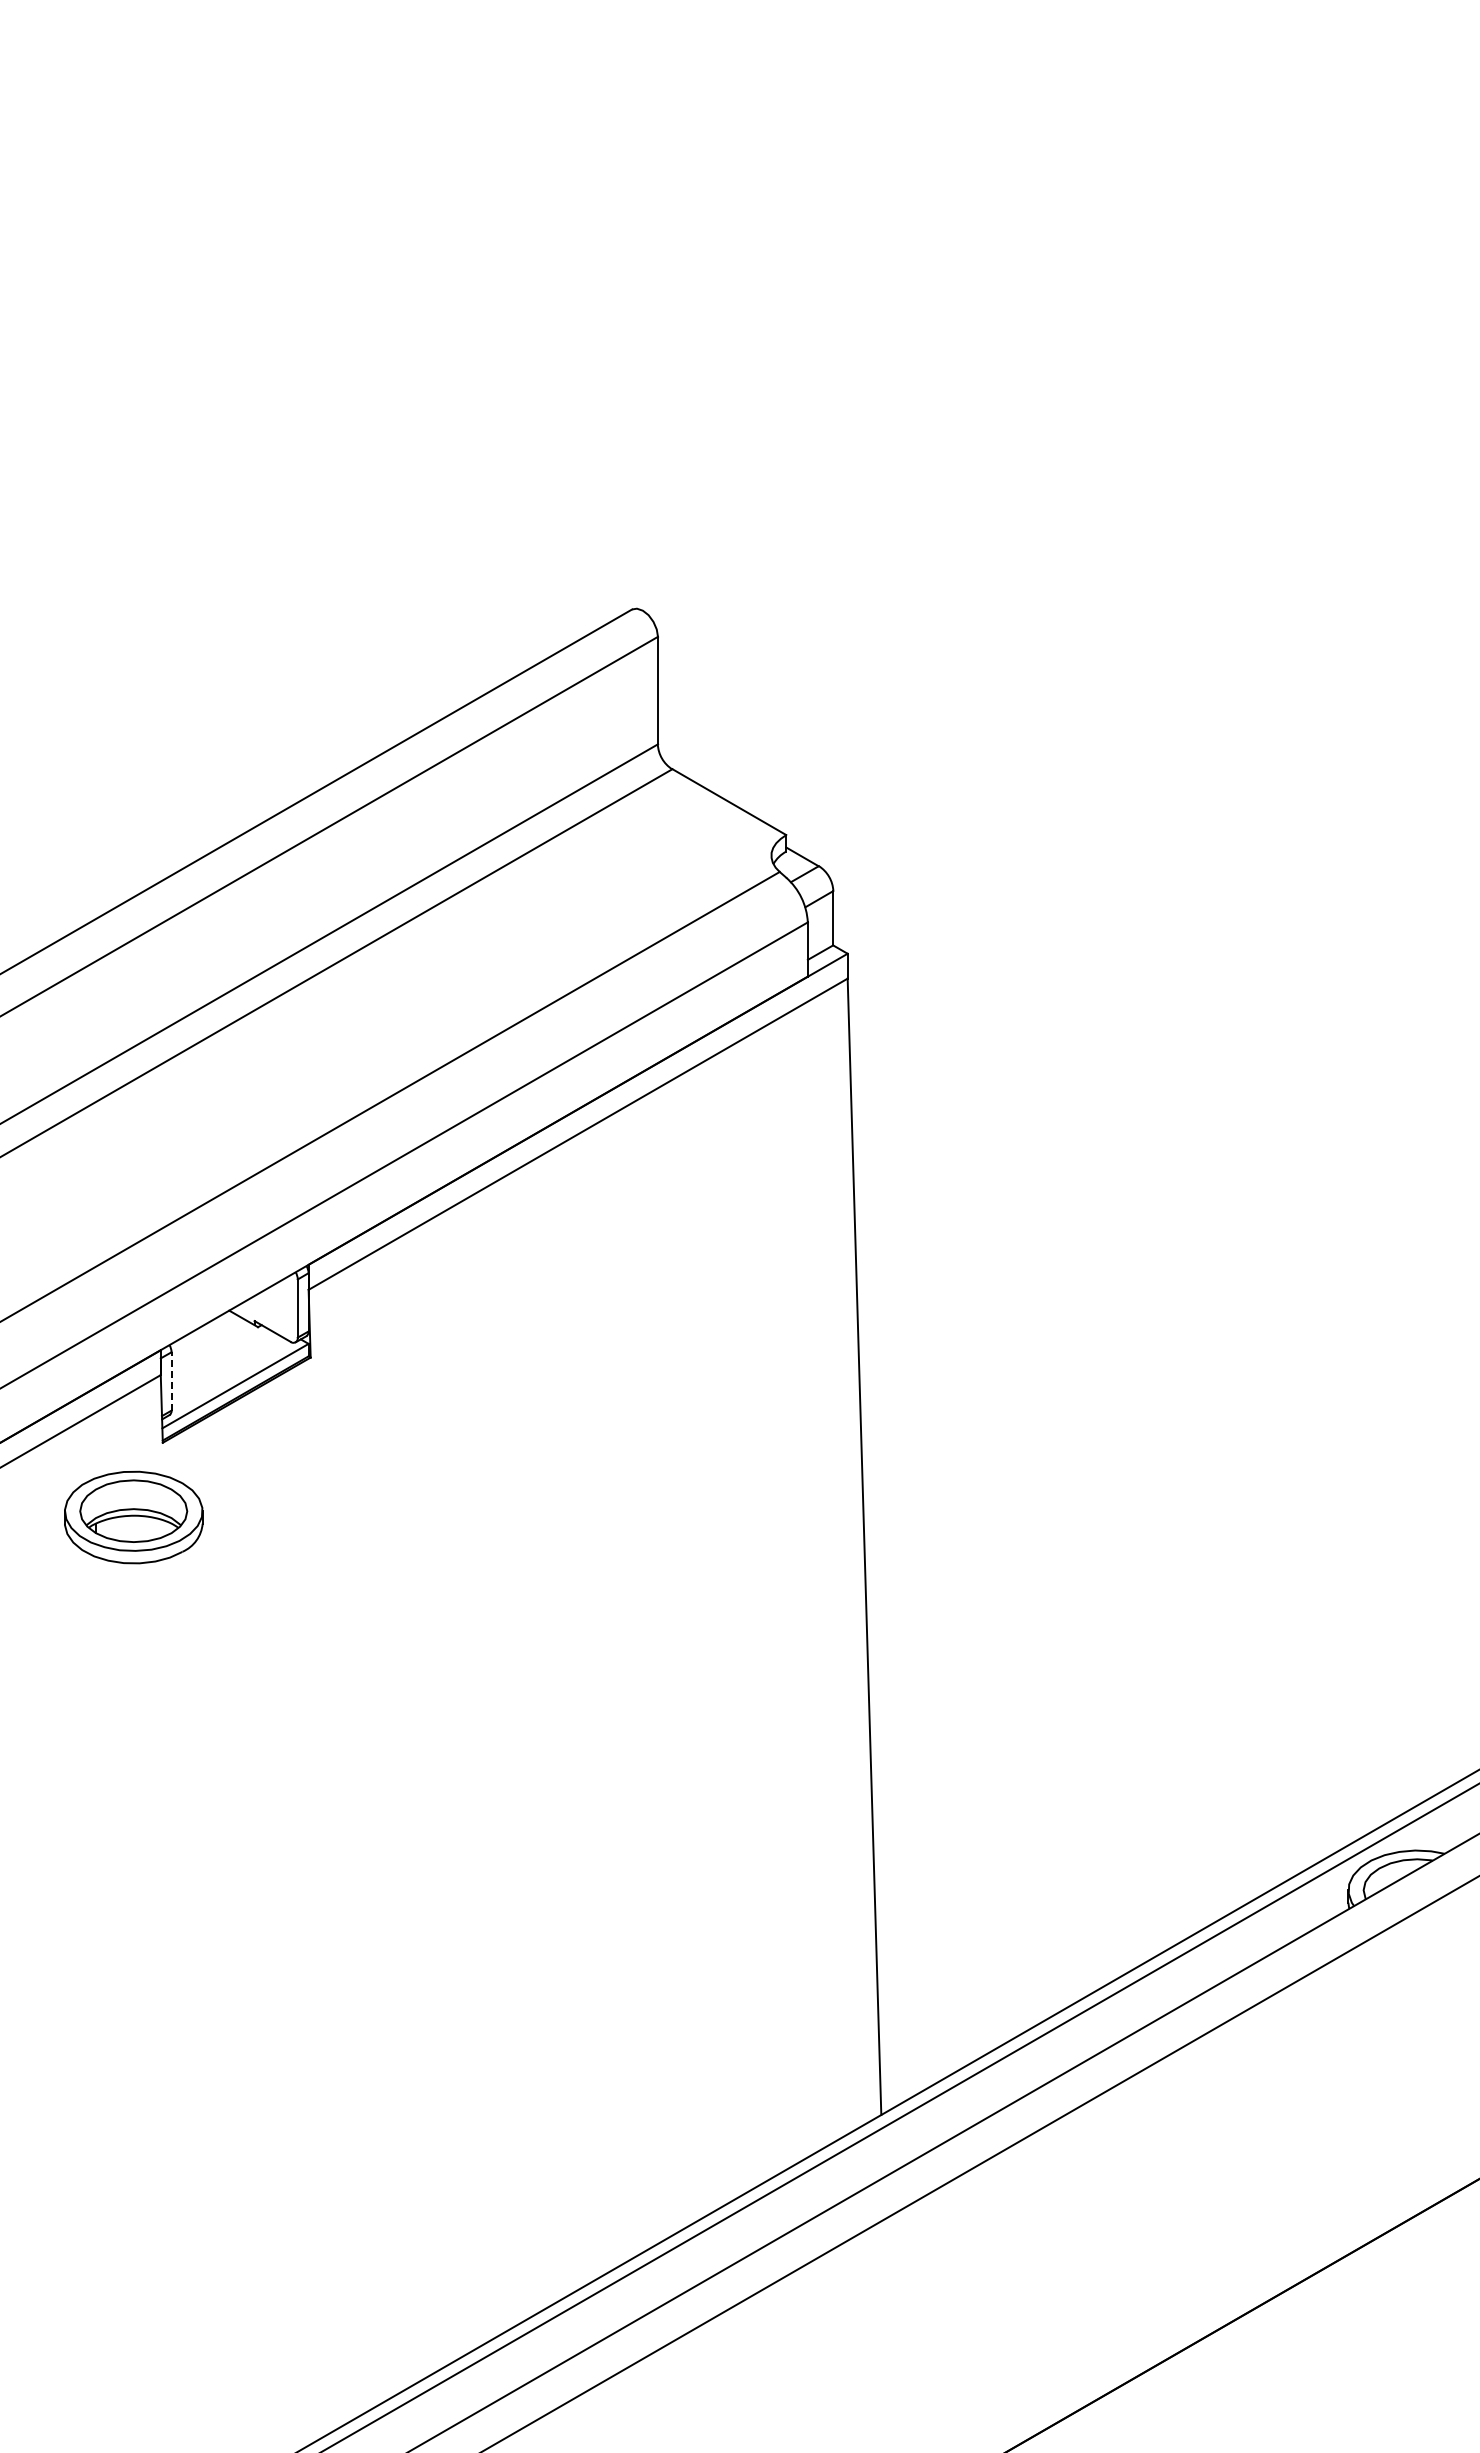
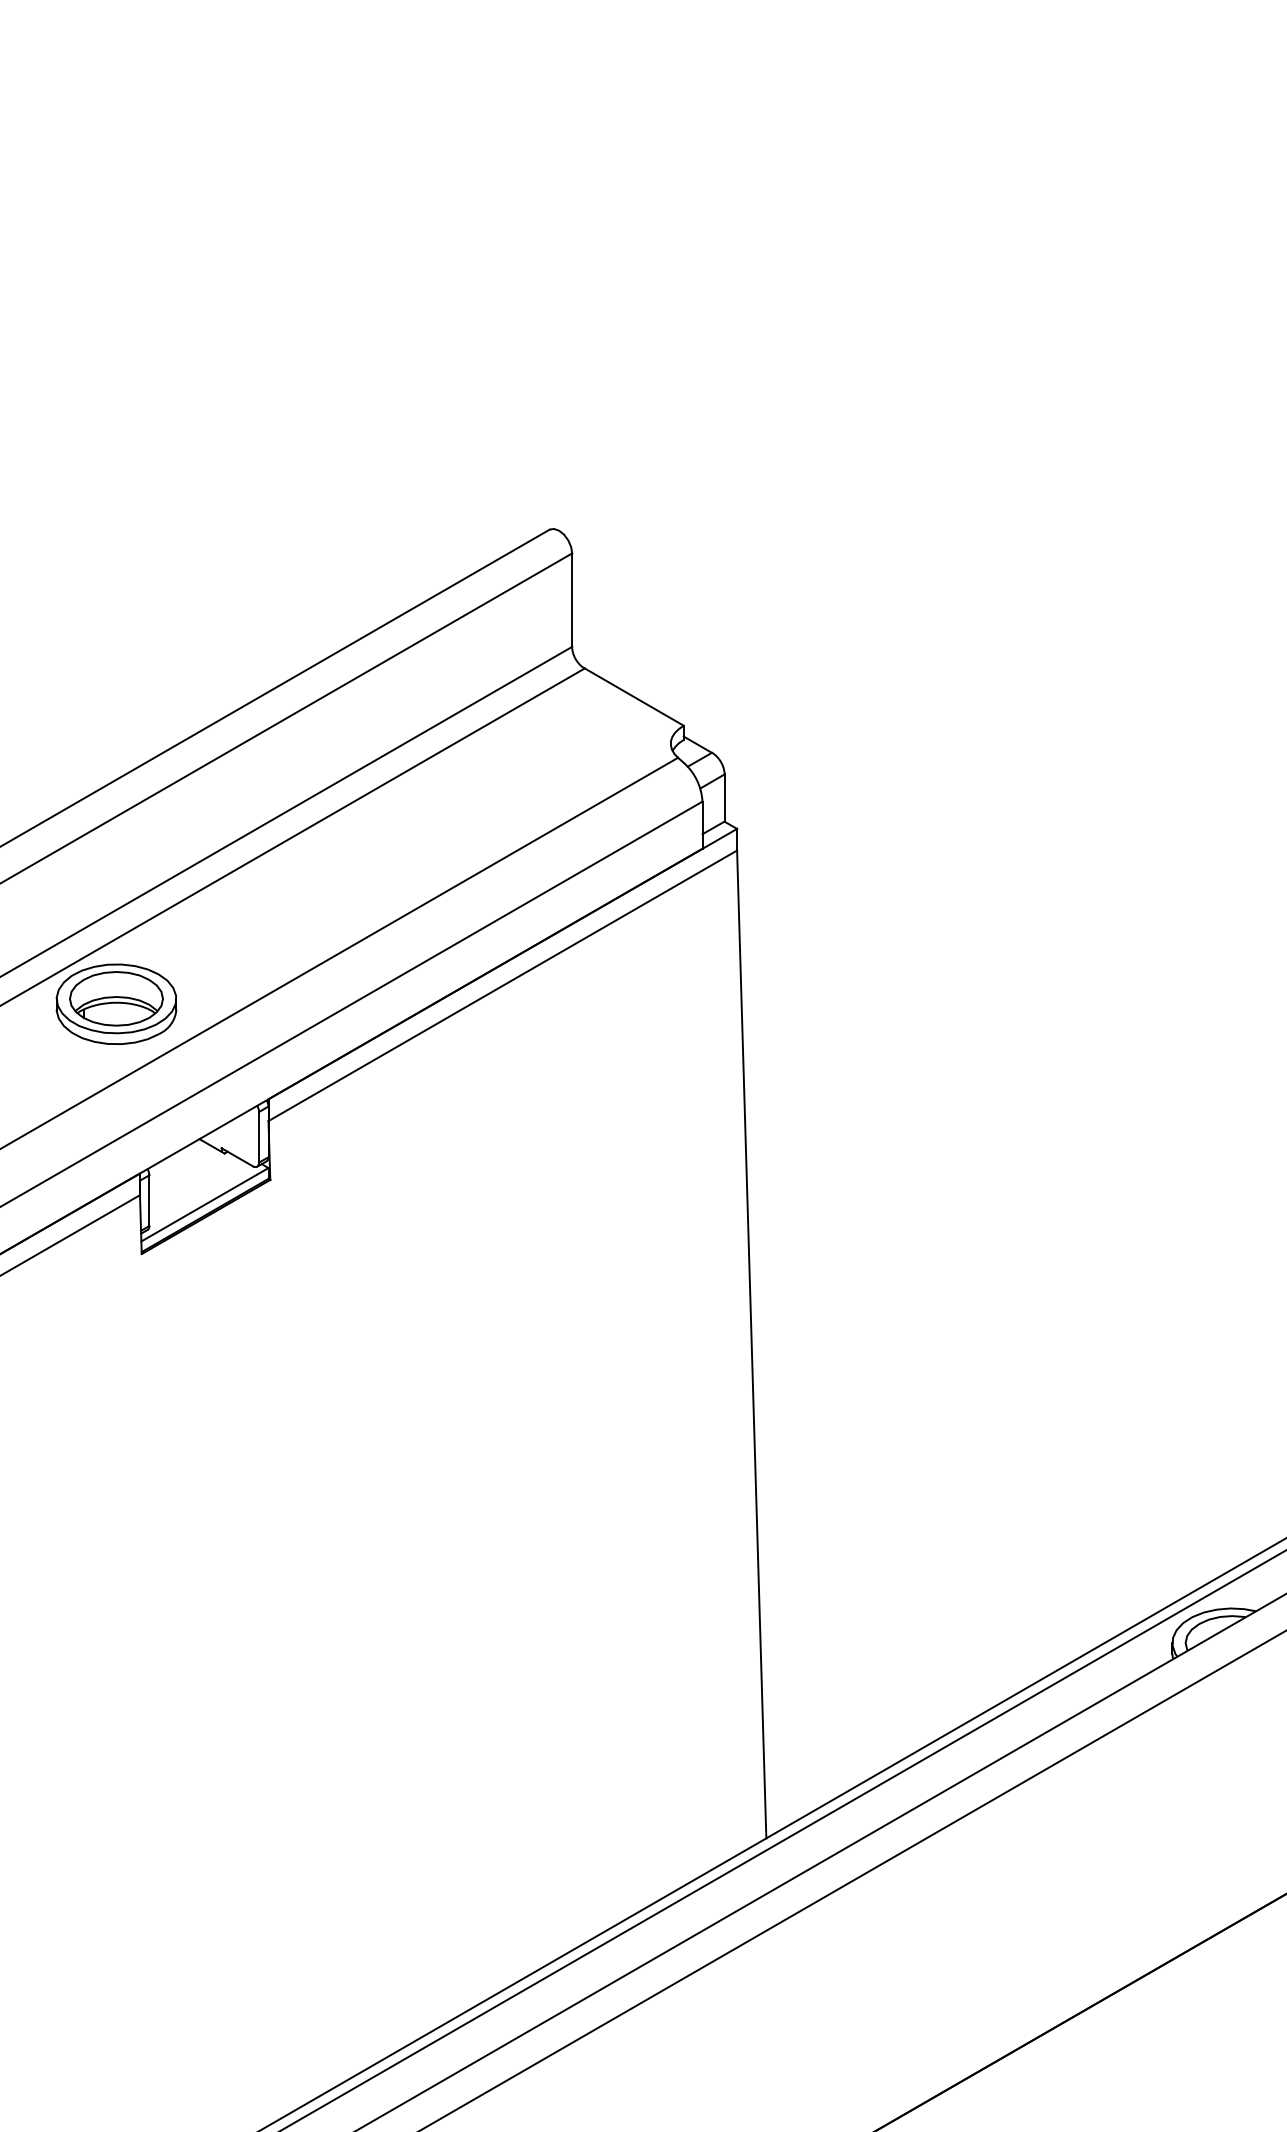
line: (171, 1380) -> (149, 1199), dashed -> solid
part: (133, 1517) -> (116, 1004), moved

